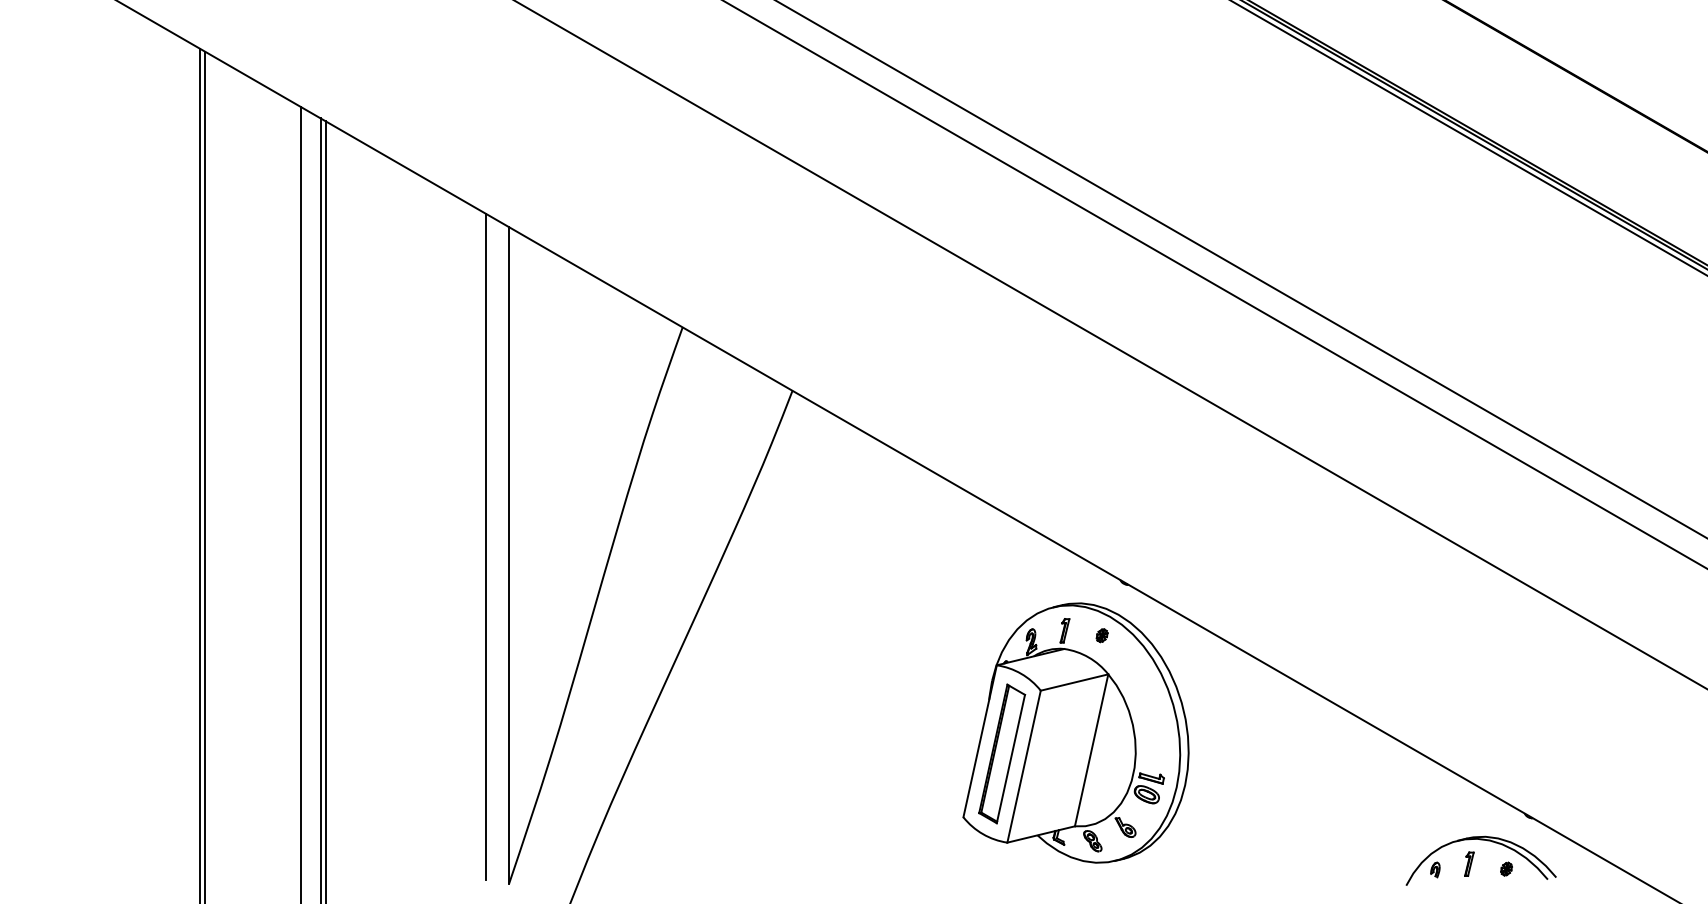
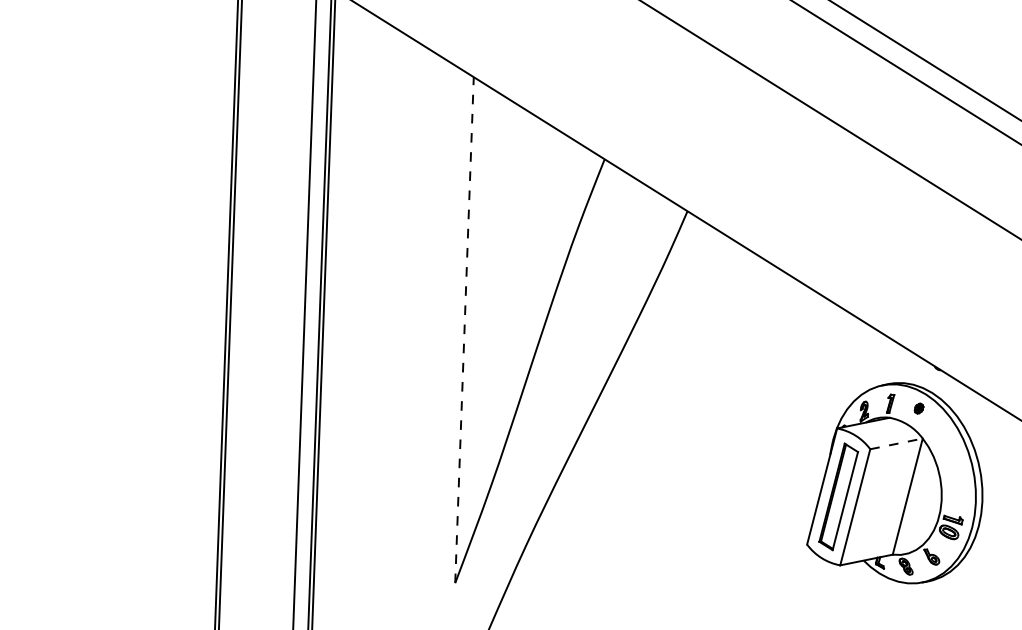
line: (486, 546) -> (447, 322), removed
line: (509, 555) -> (464, 330), solid -> dashed
line: (1074, 682) -> (896, 443), solid -> dashed

